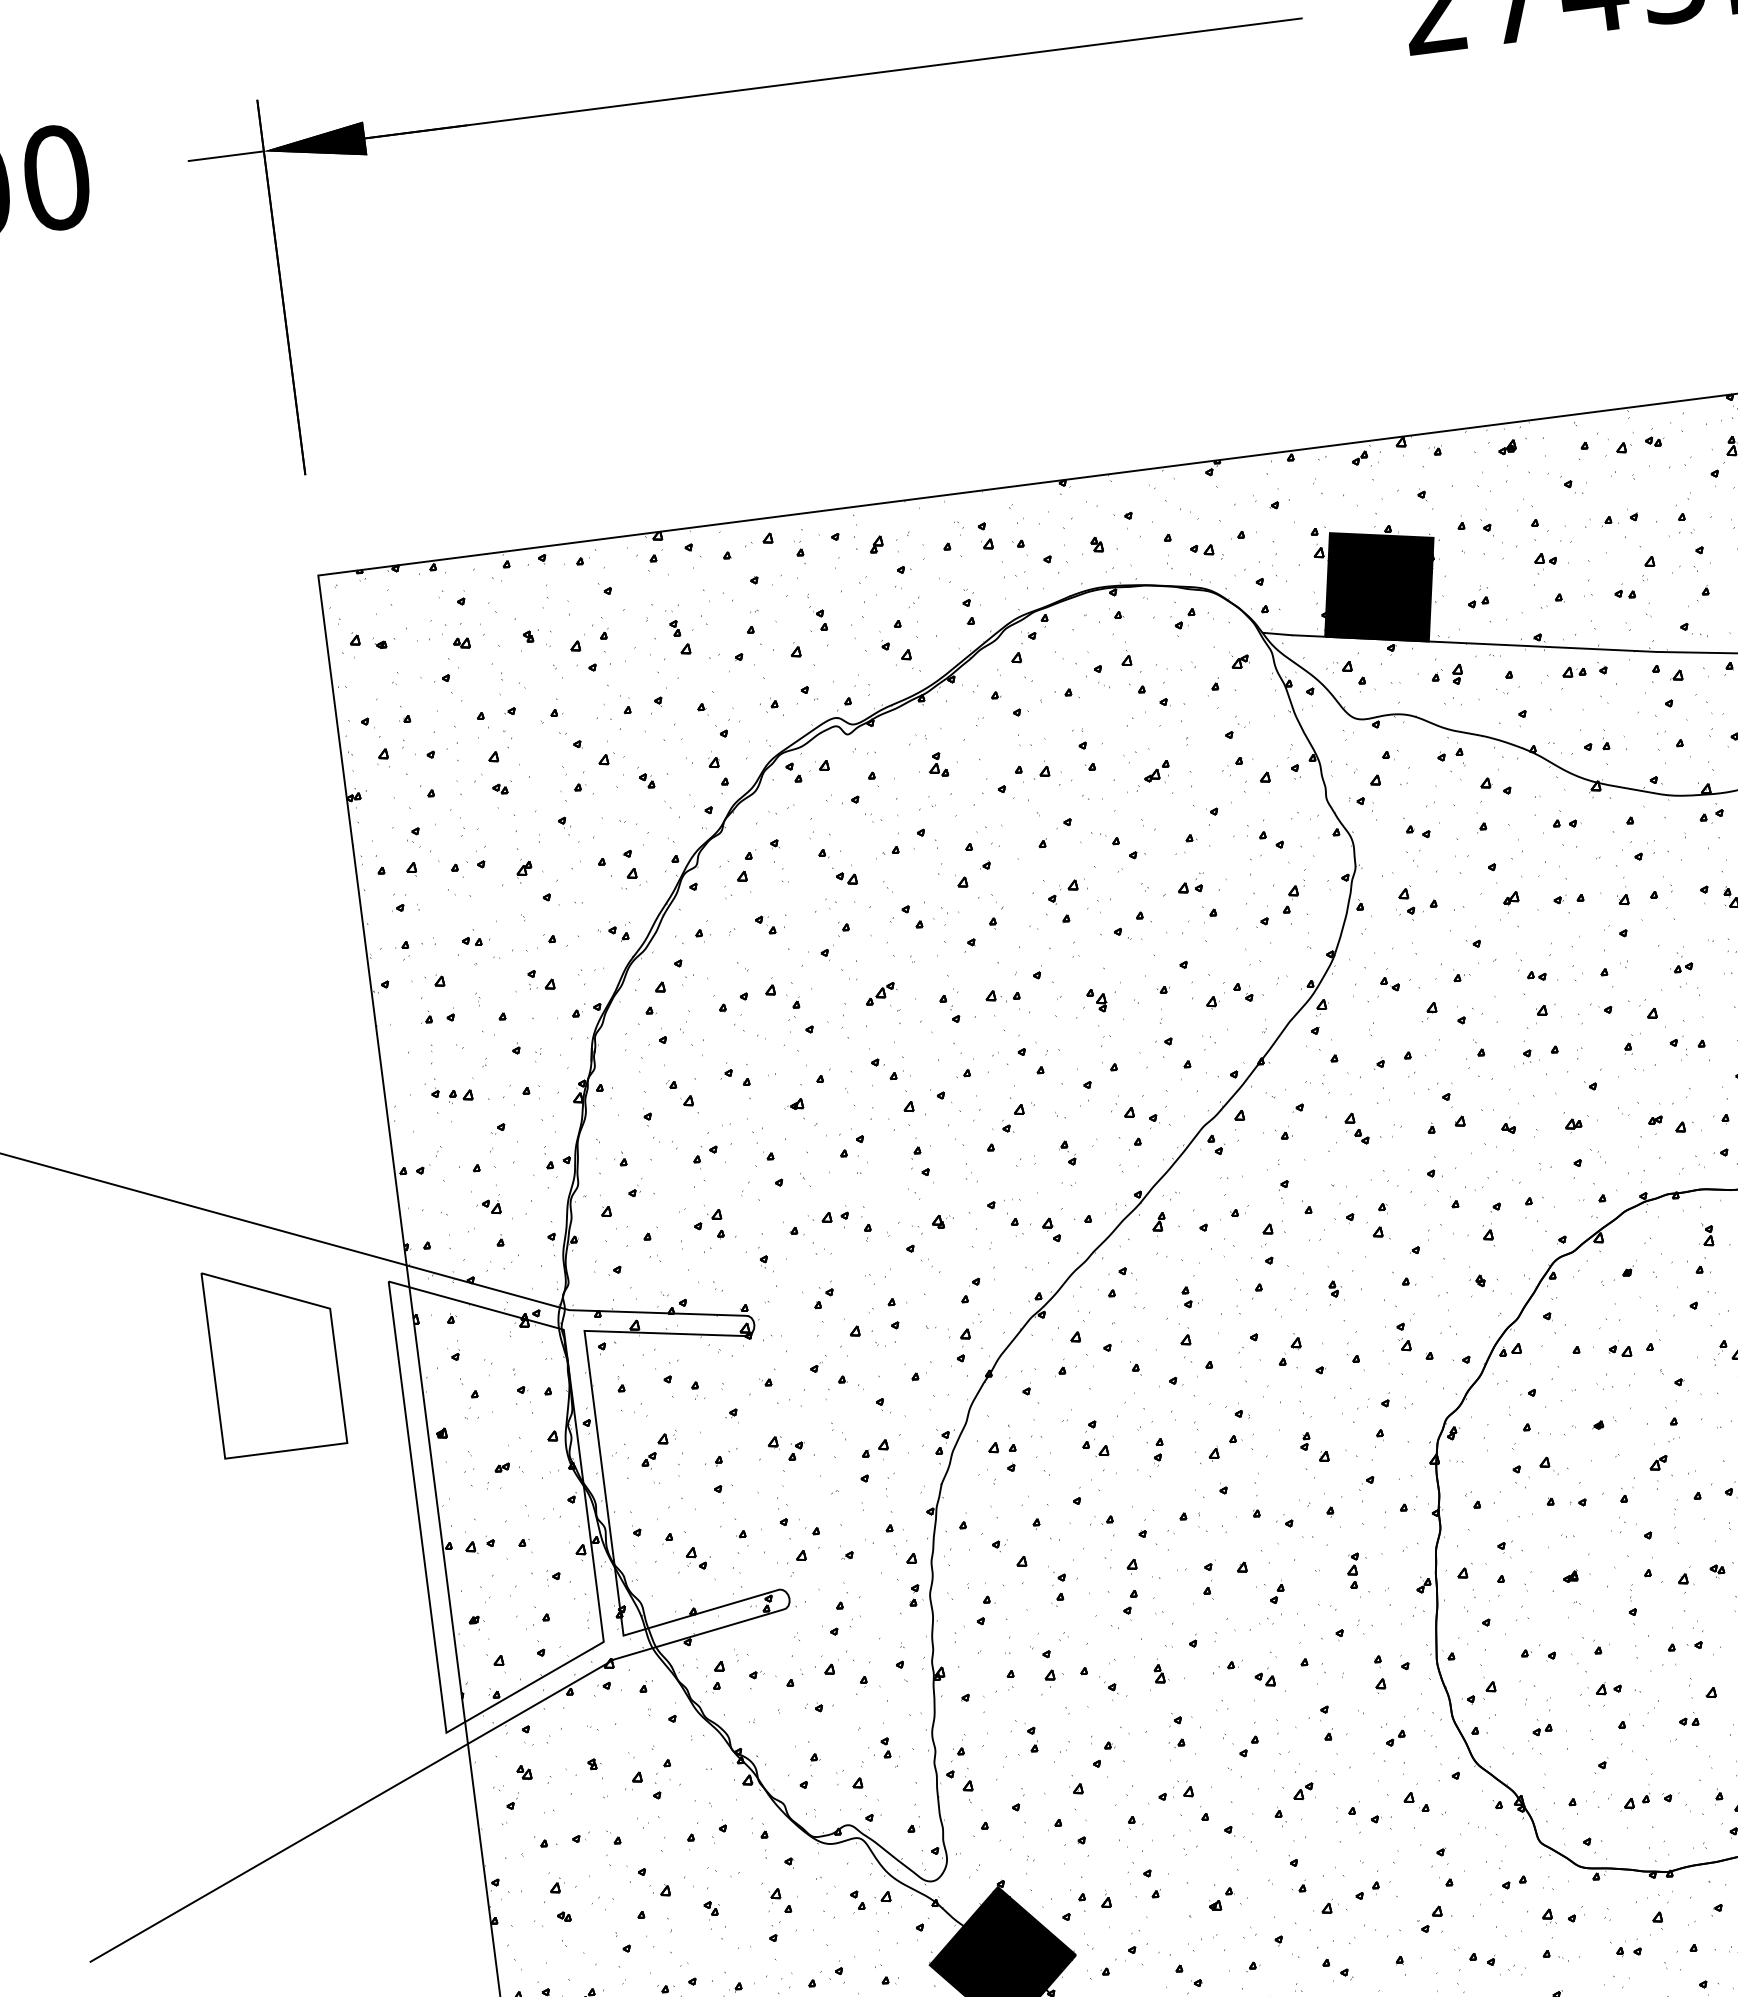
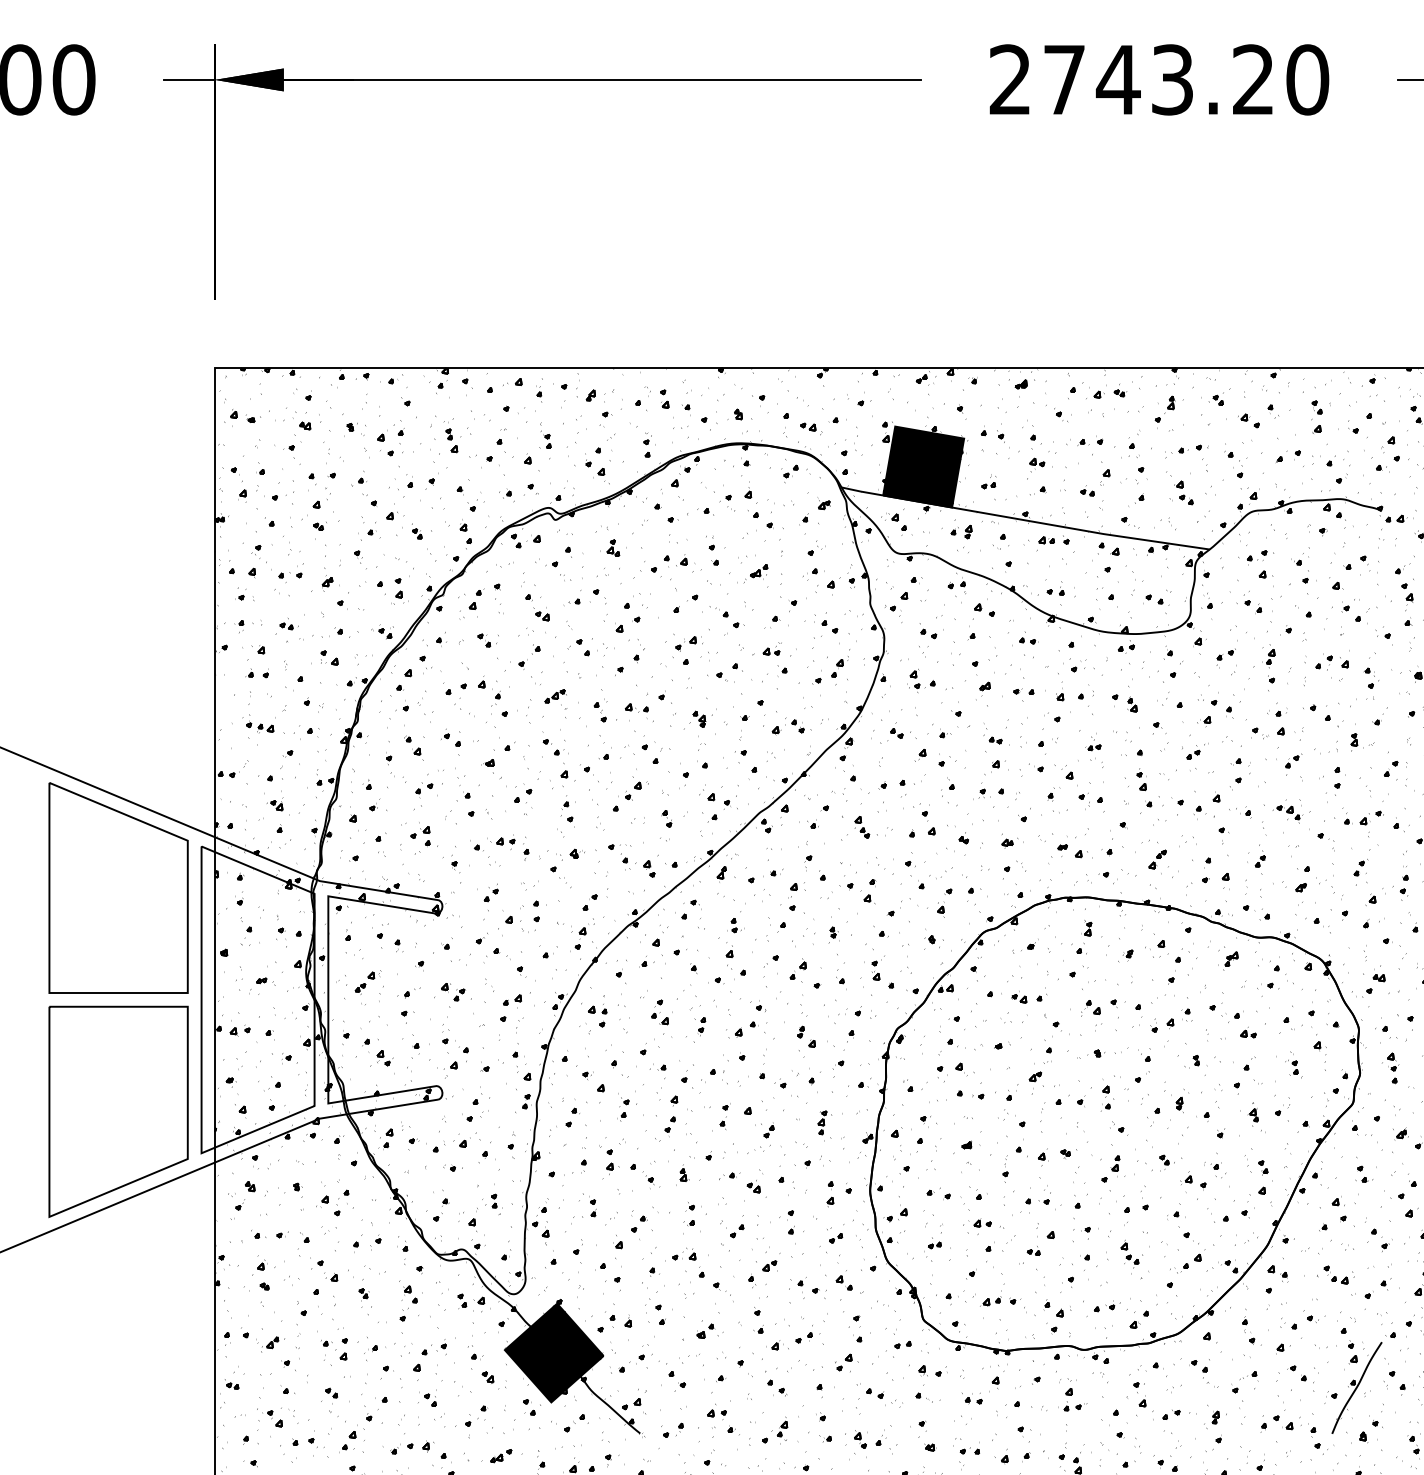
part: (274, 1357) -> (118, 887), size x1.67
part: (316, 1686) -> (118, 1111), added

